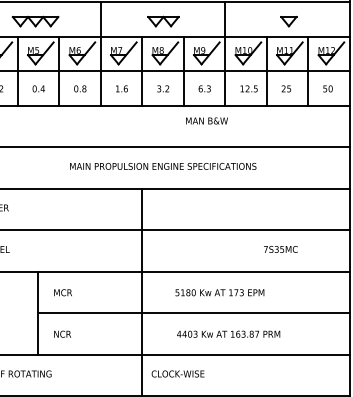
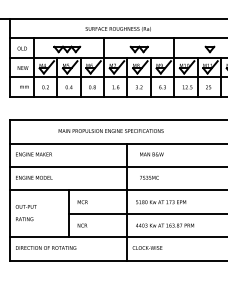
text: (206, 121) -> (151, 154), moved
text: (162, 165) -> (110, 130), moved
text: (280, 248) -> (149, 177), moved
text: (220, 293) -> (161, 202), moved
text: (227, 334) -> (164, 225), moved

